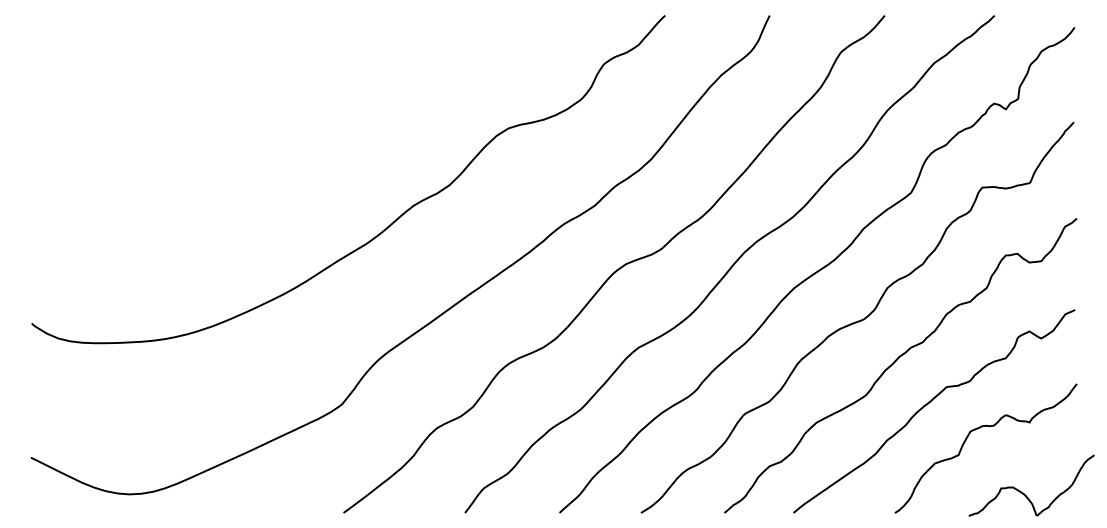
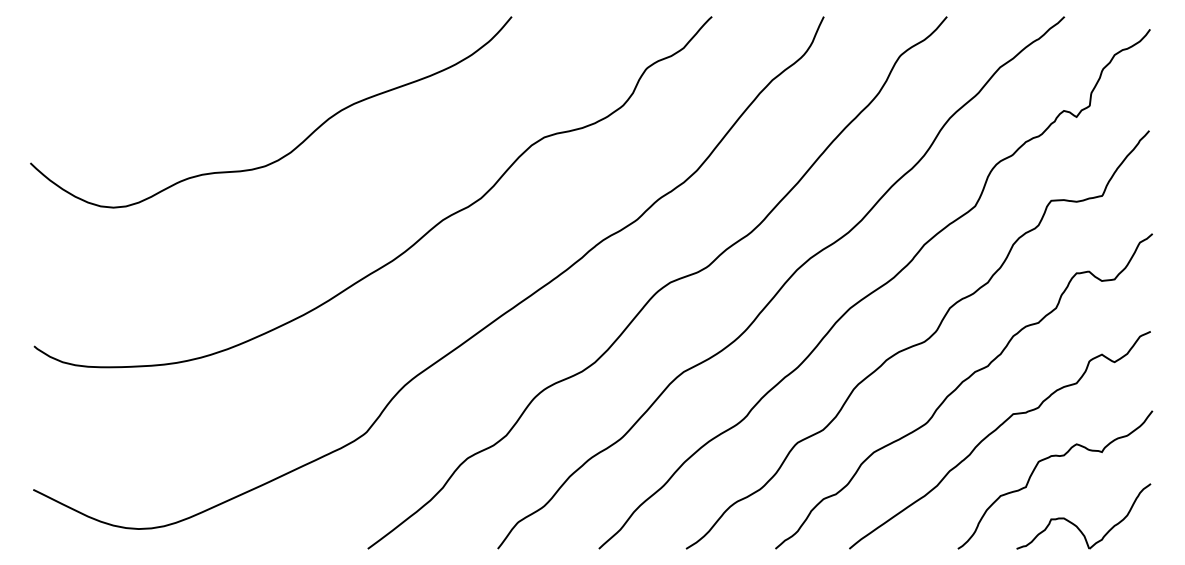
curve: (281, 132) -> (301, 141), added
part: (1023, 492) -> (1075, 523), moved

